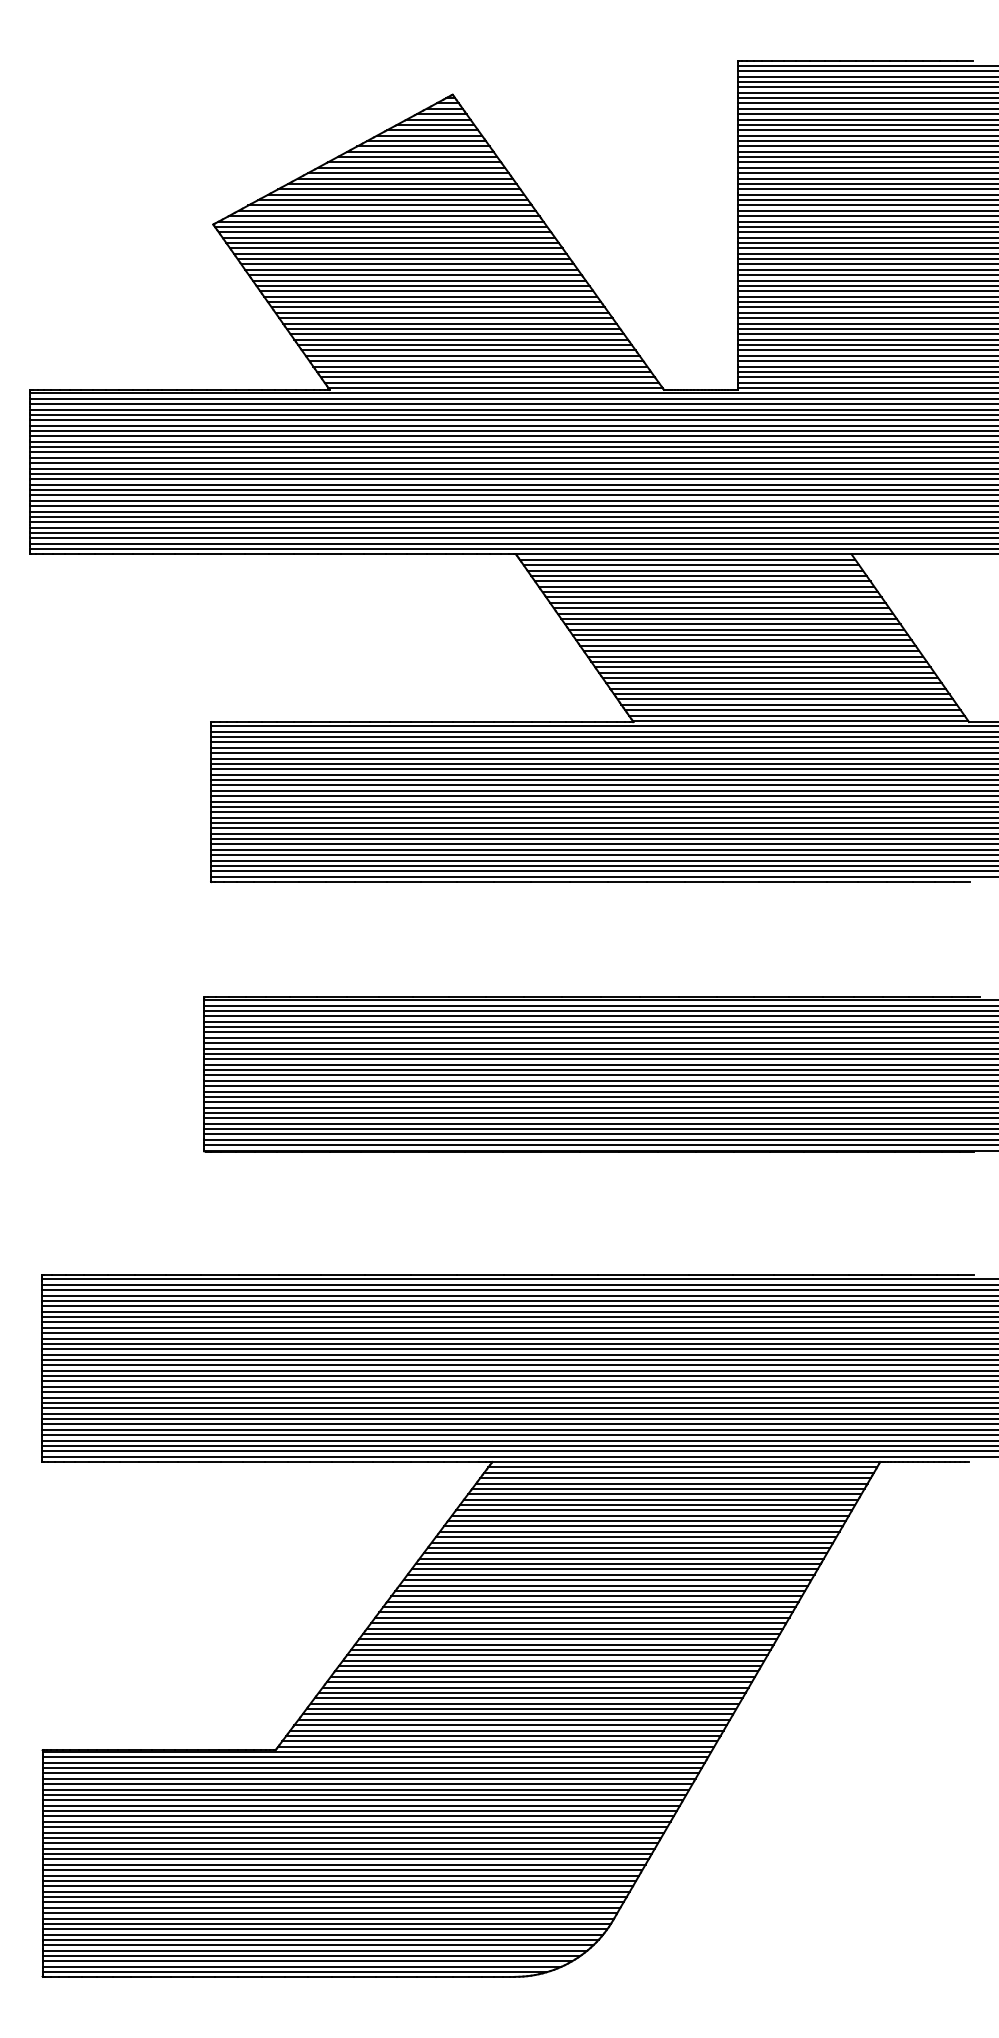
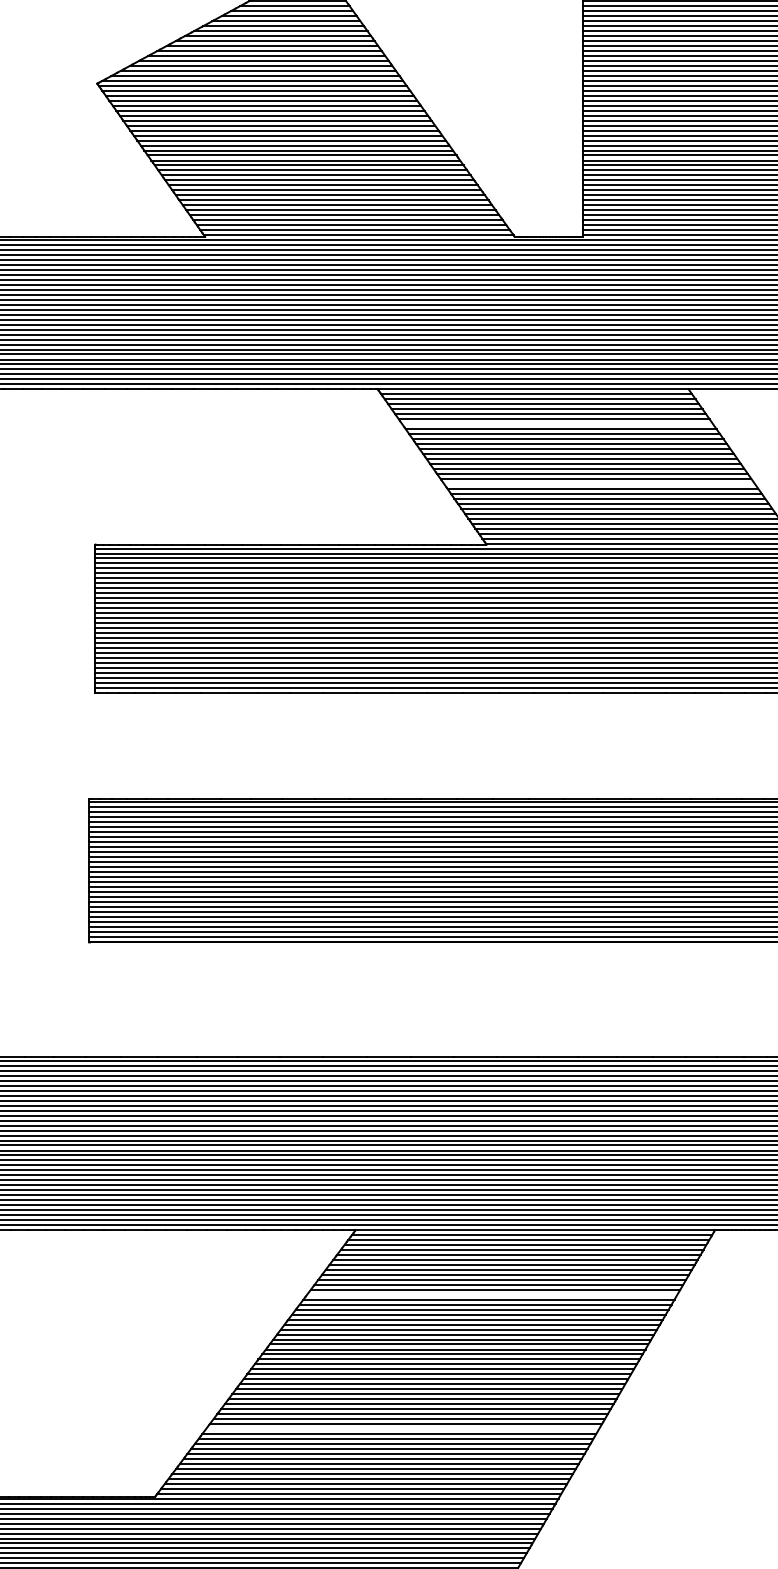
line: (710, 592) -> (557, 424), removed
line: (755, 656) -> (599, 483), removed
line: (639, 1531) -> (492, 1294), removed
line: (542, 1676) -> (402, 1428), removed

